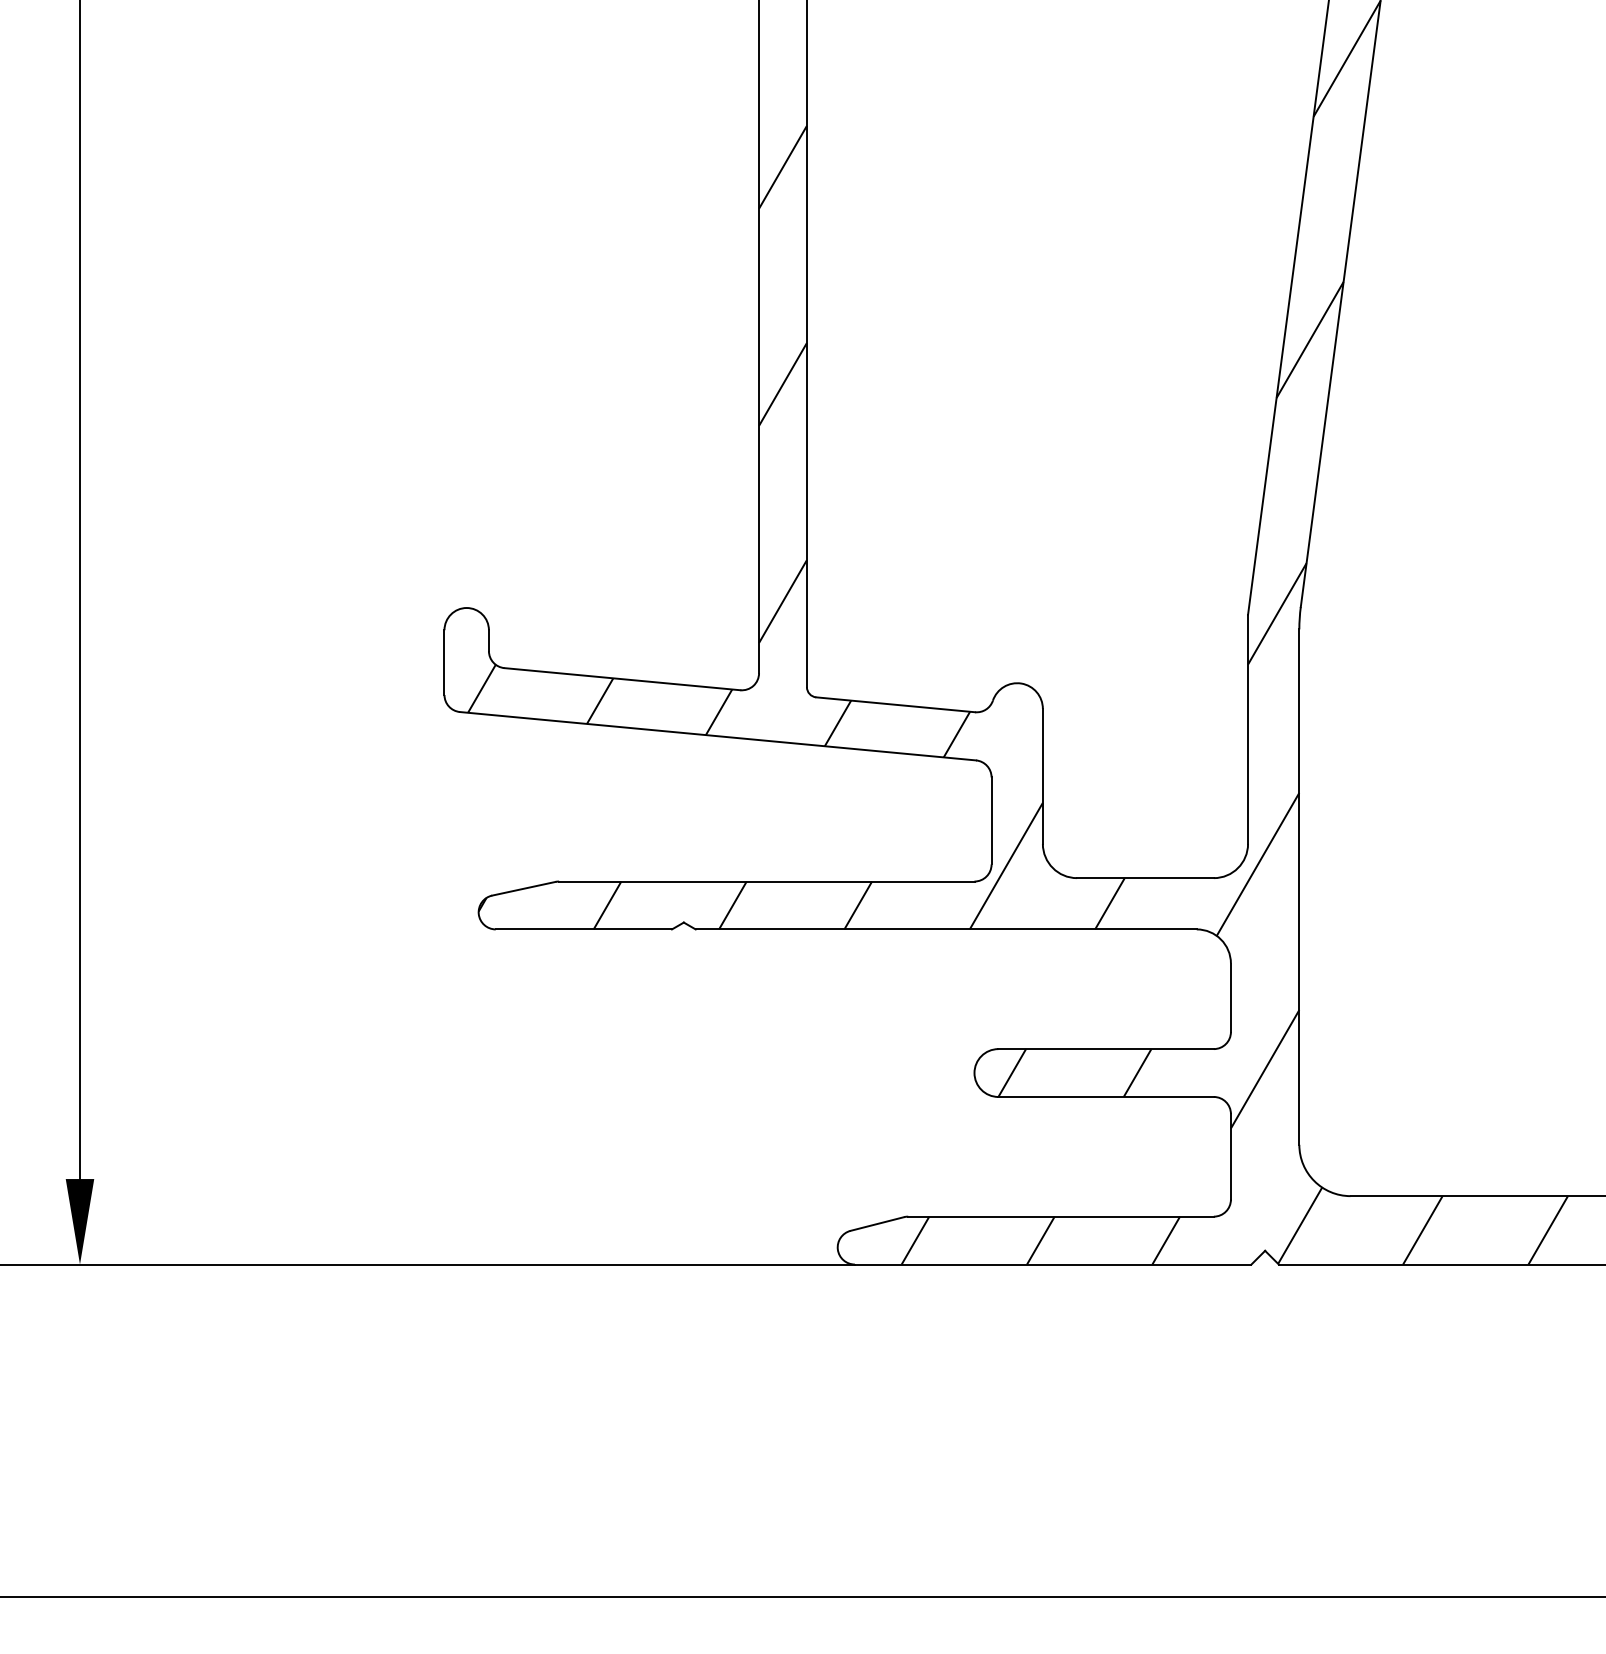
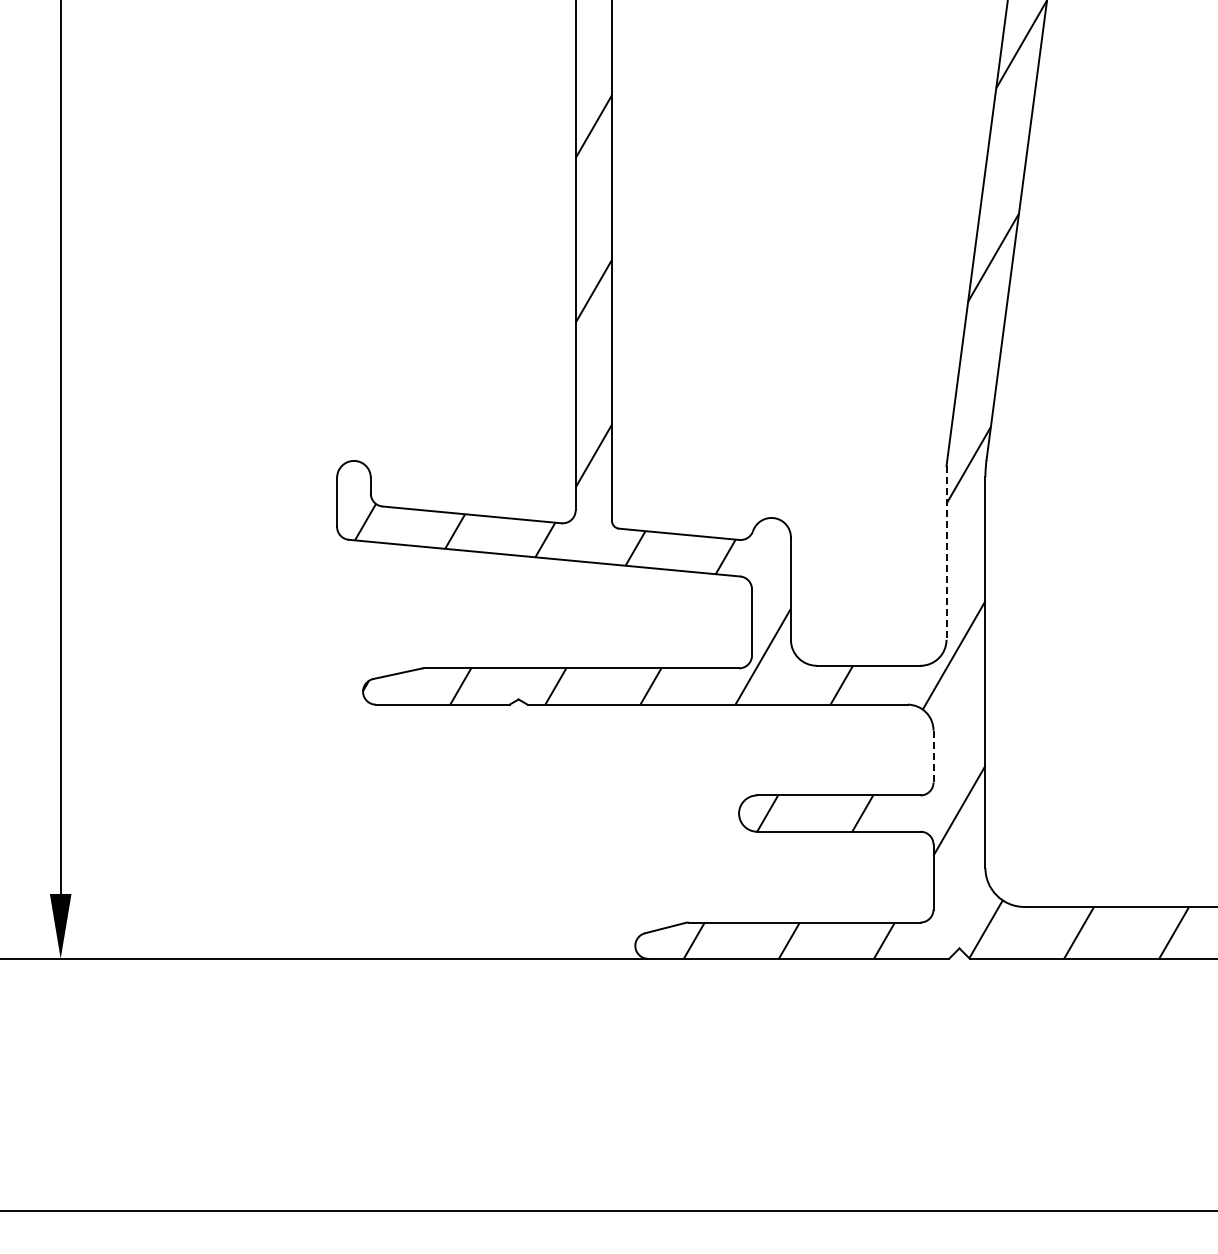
line: (1248, 728) -> (946, 552), solid -> dashed
line: (1230, 997) -> (933, 756), solid -> dashed

